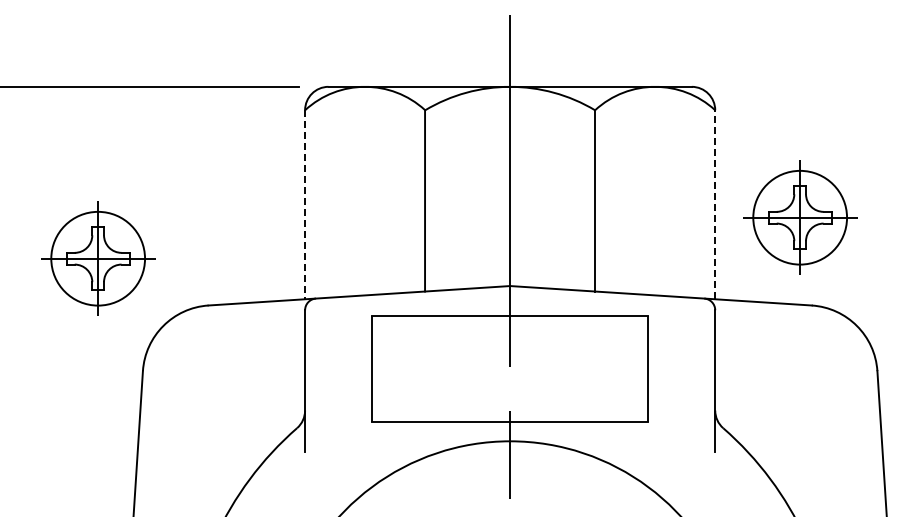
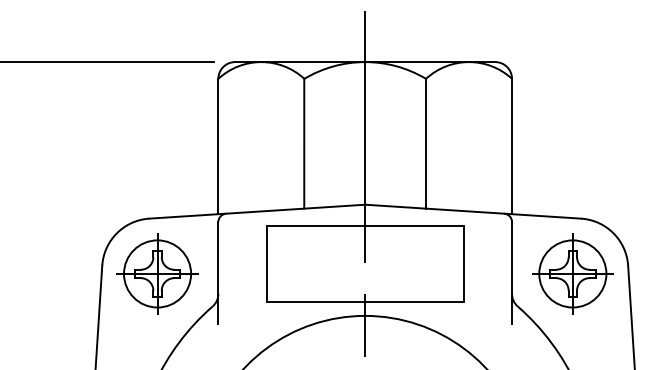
line: (715, 204) -> (512, 146), dashed -> solid
line: (305, 205) -> (218, 147), dashed -> solid
part: (800, 217) -> (573, 273), moved
part: (98, 258) -> (157, 273), moved

